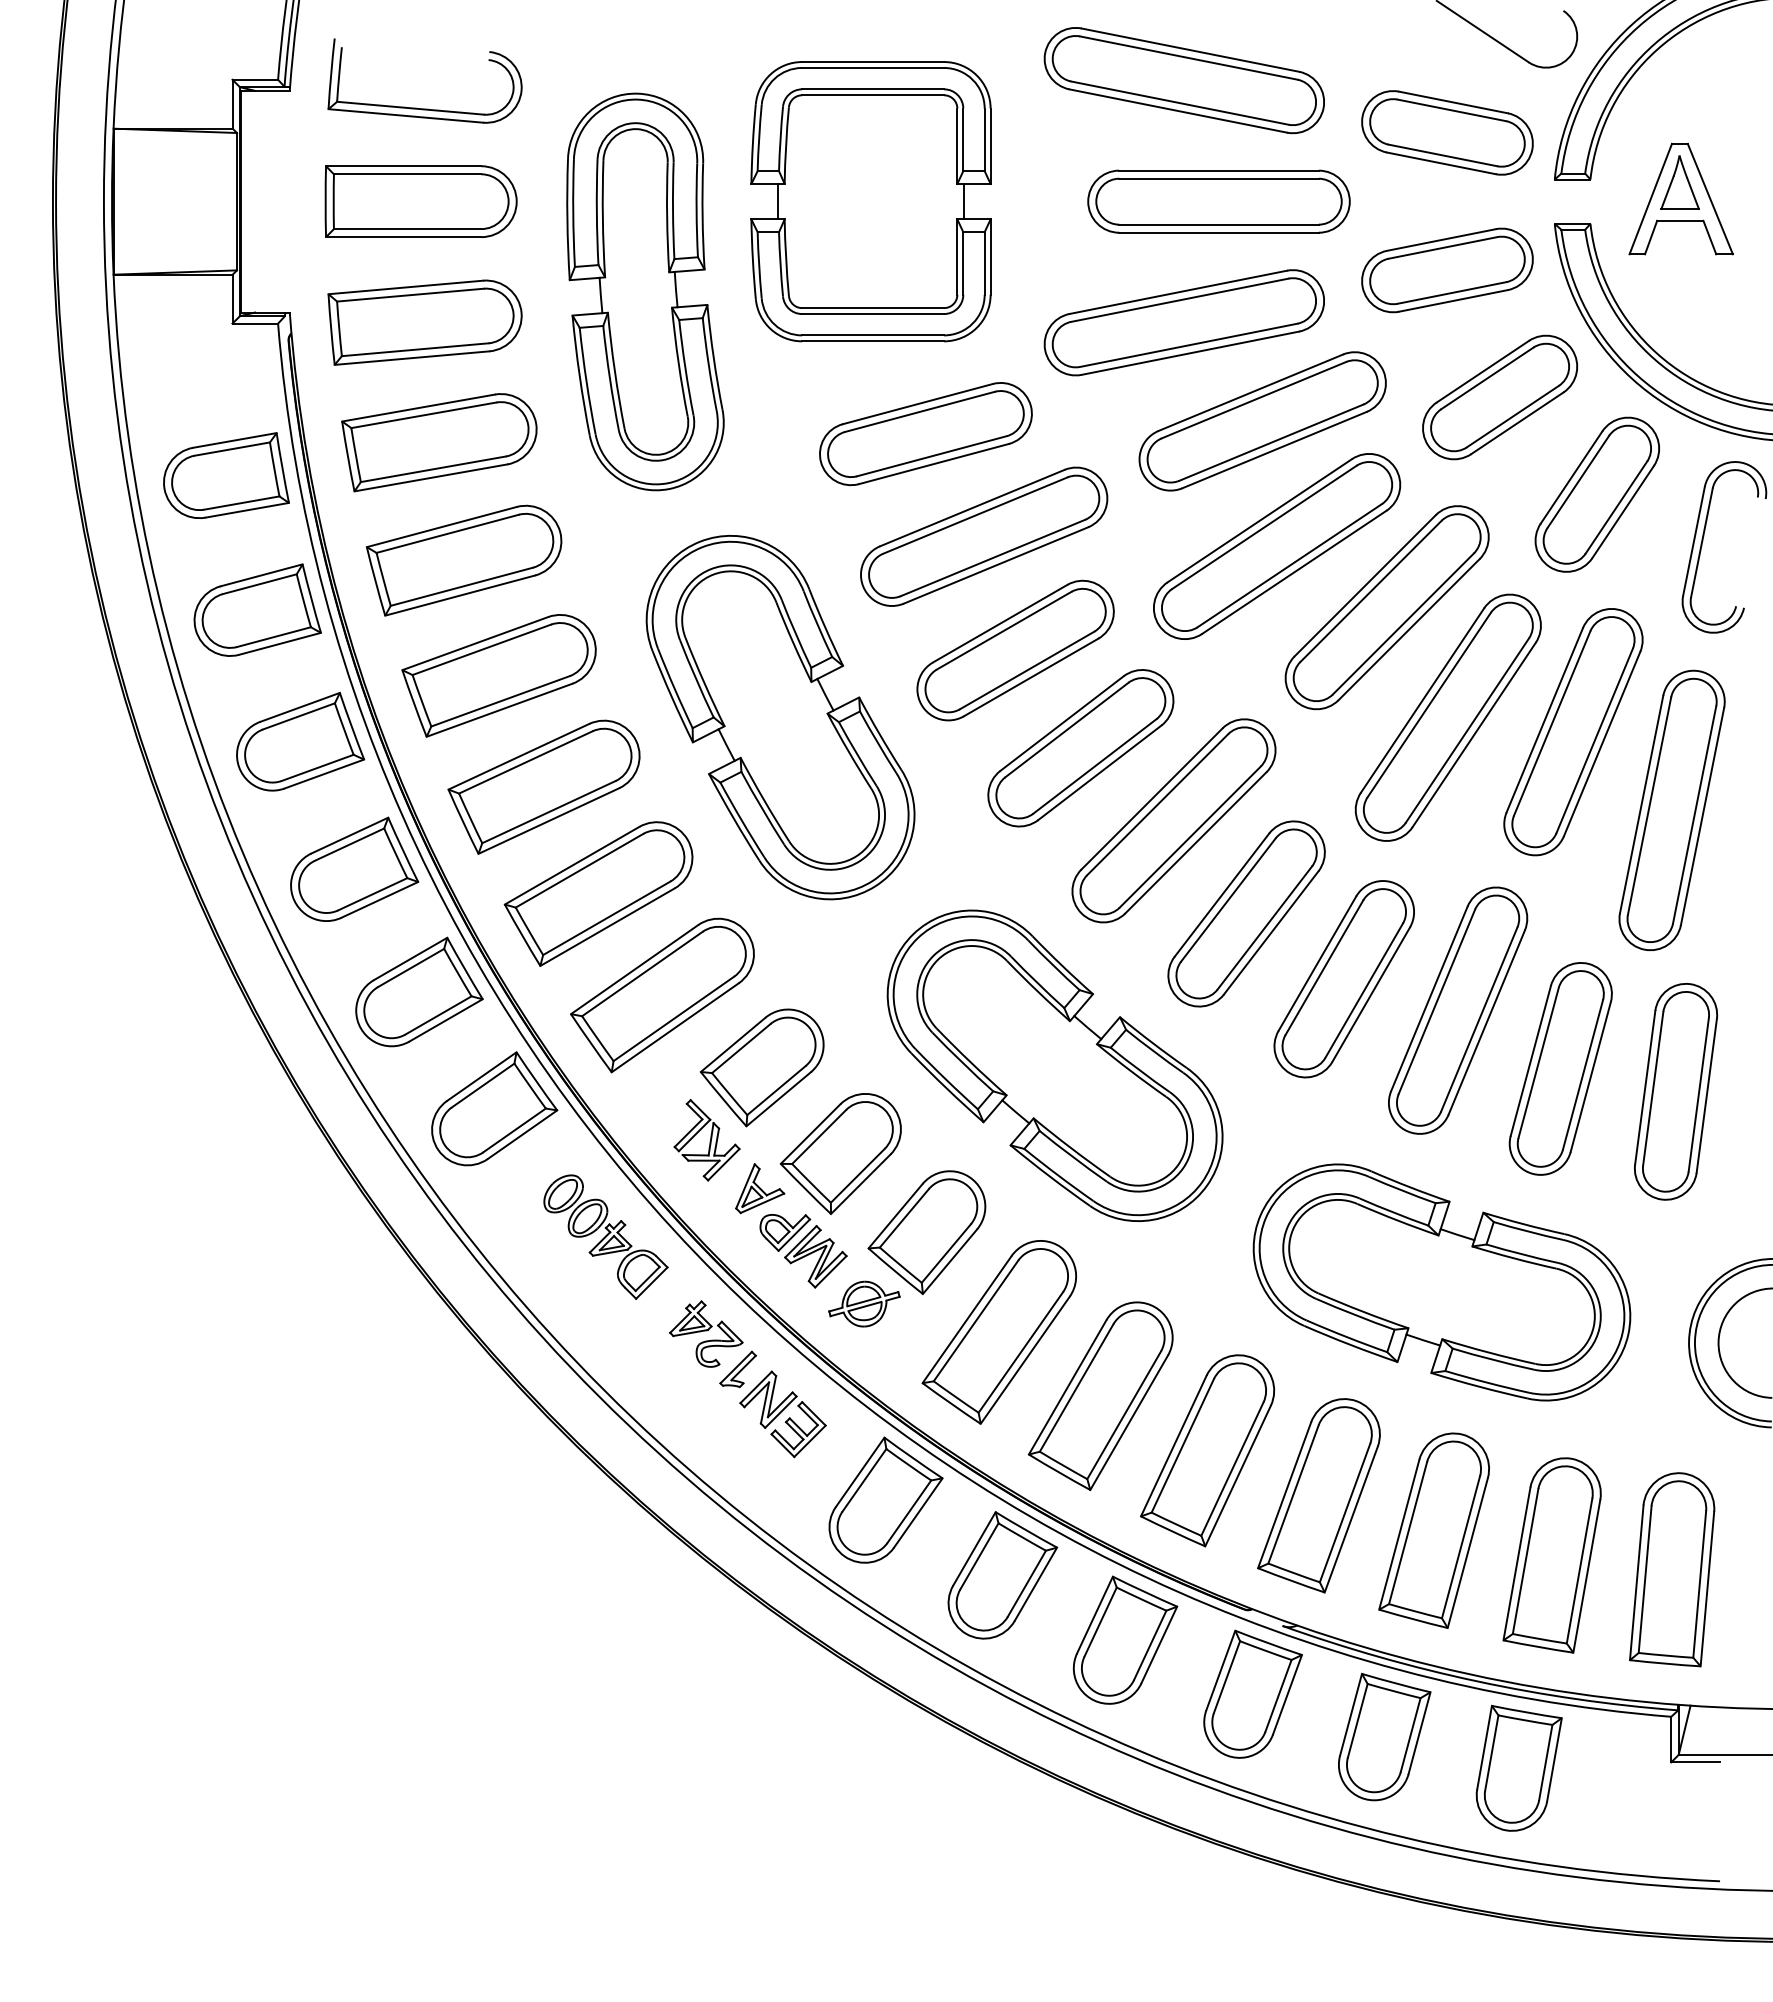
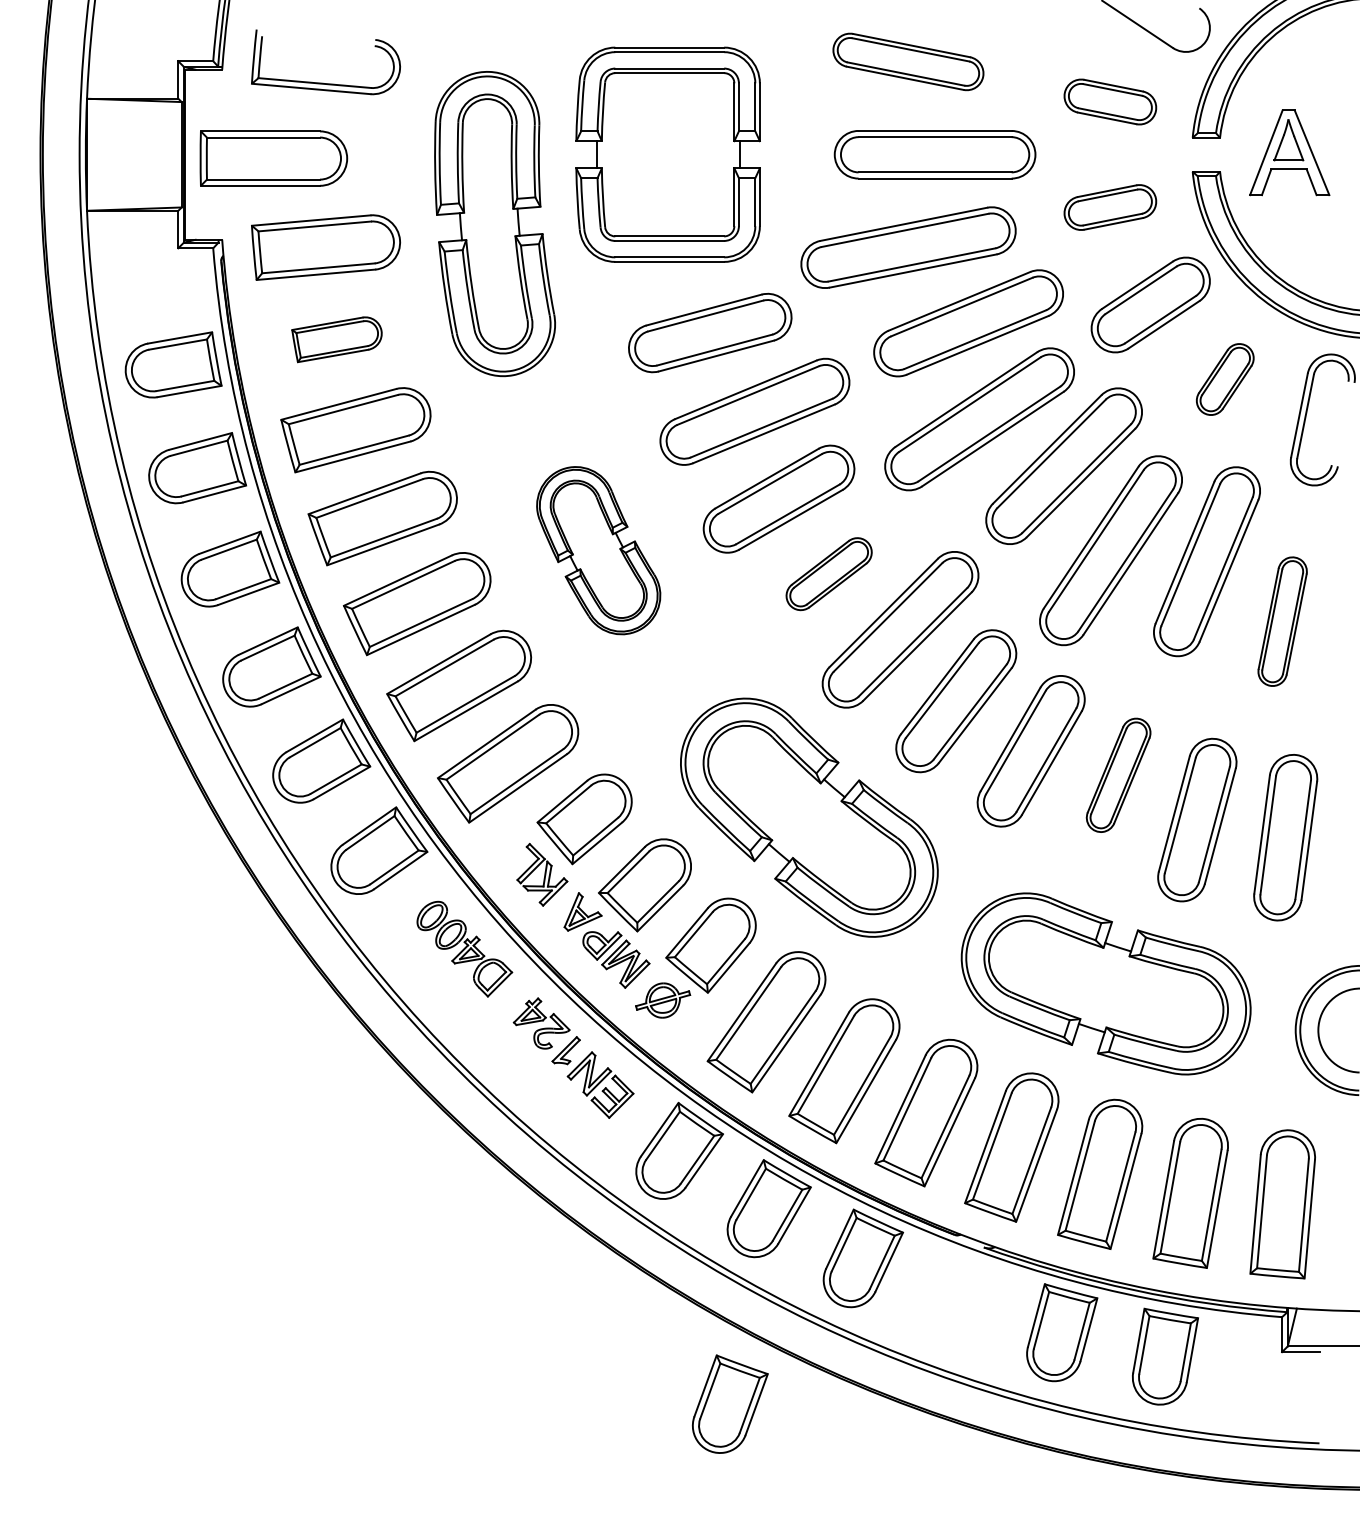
part: (1183, 80) -> (907, 61), size x0.7
part: (1447, 132) -> (1110, 101), size x0.7
part: (420, 201) -> (273, 158), moved
part: (1447, 270) -> (1110, 207), size x0.7
part: (439, 442) -> (337, 339), size x0.6
part: (1596, 494) -> (1224, 379), size x0.6
part: (780, 717) -> (598, 550), size x0.6
part: (1080, 748) -> (828, 574), size x0.6
part: (1671, 809) -> (1282, 621), size x0.6
part: (1458, 1010) -> (1118, 775), size x0.6
part: (1252, 1693) -> (729, 1403), moved

